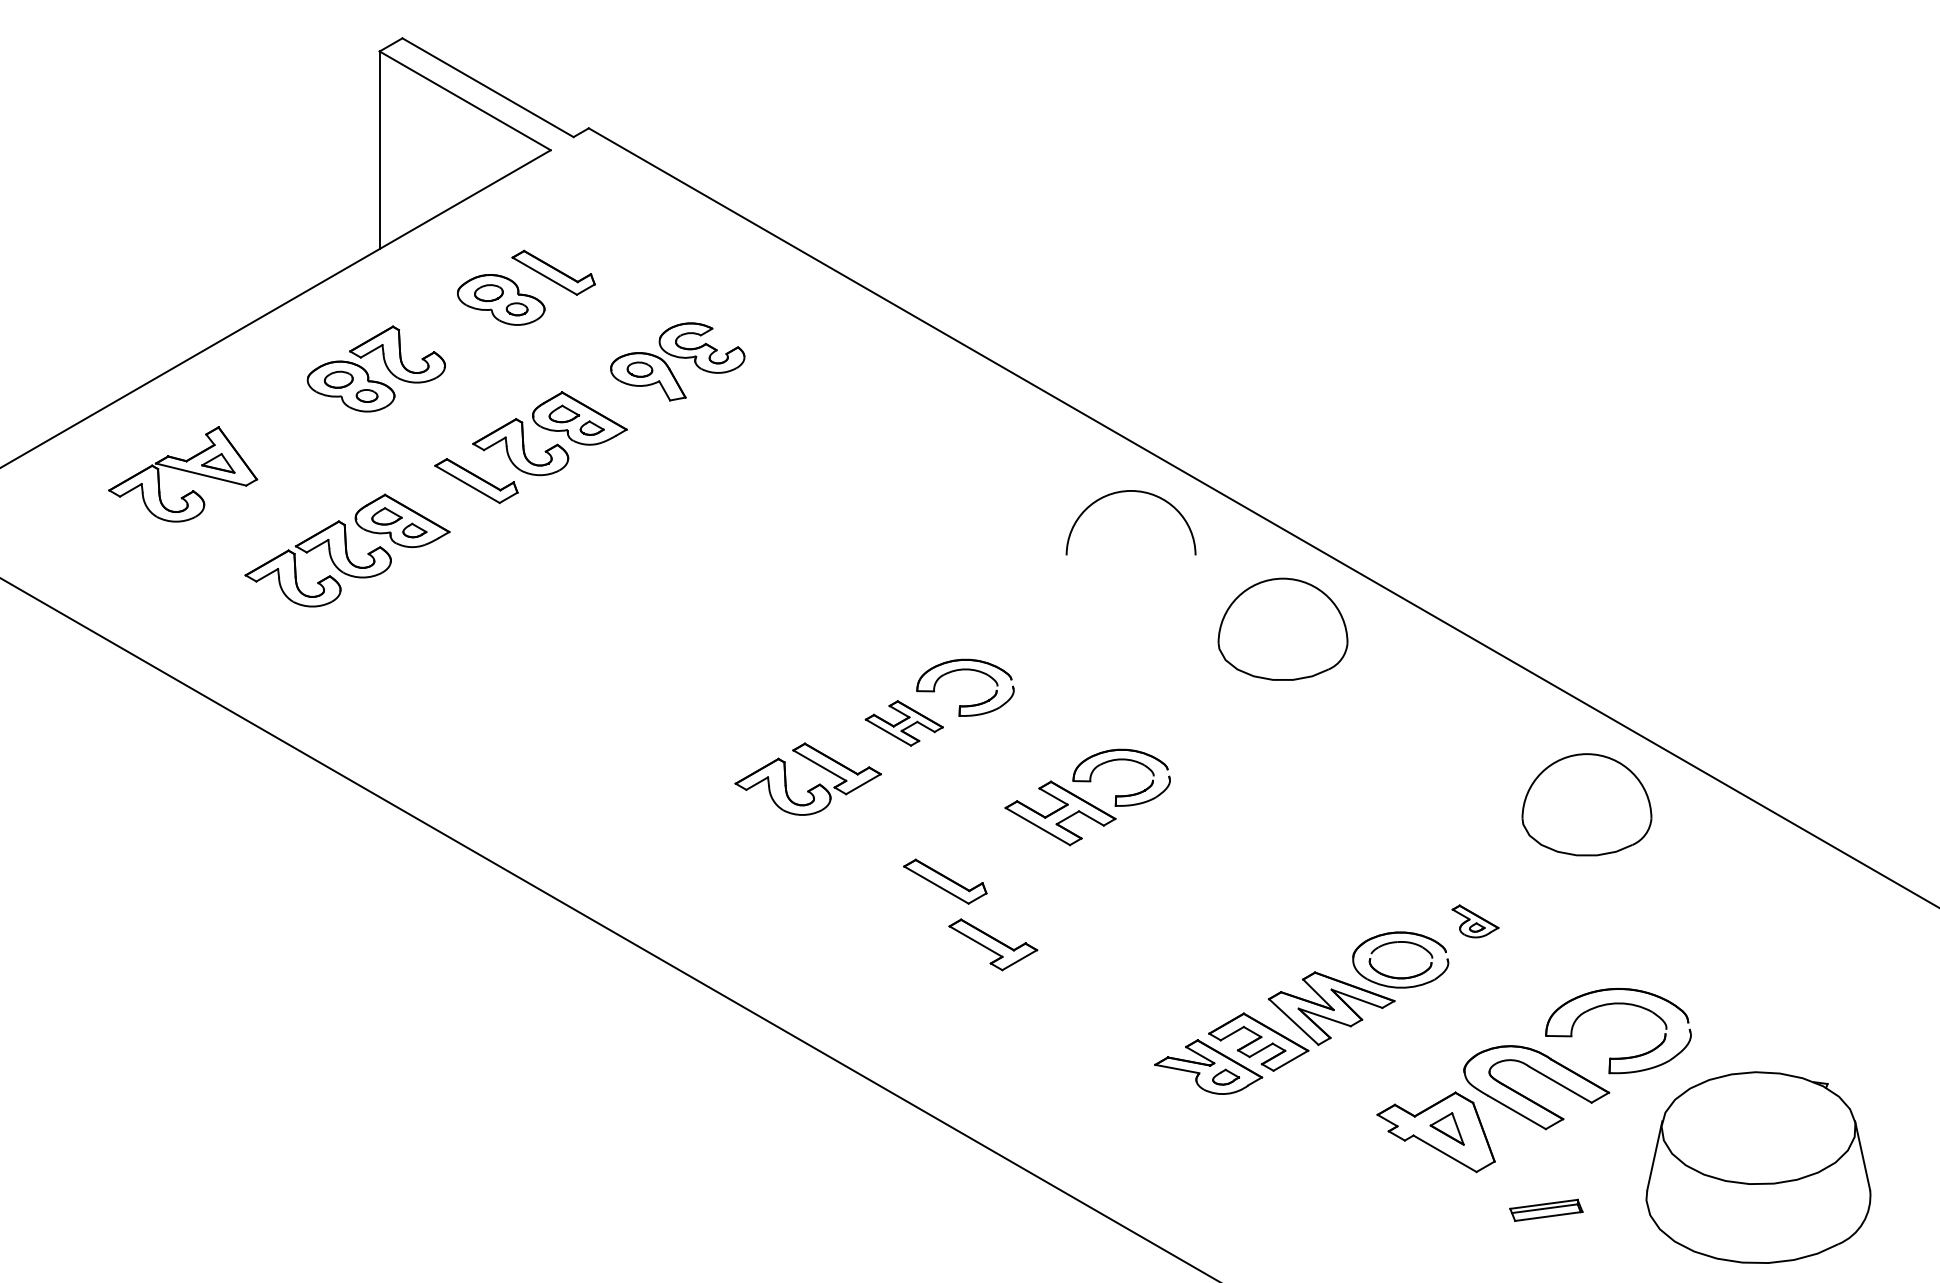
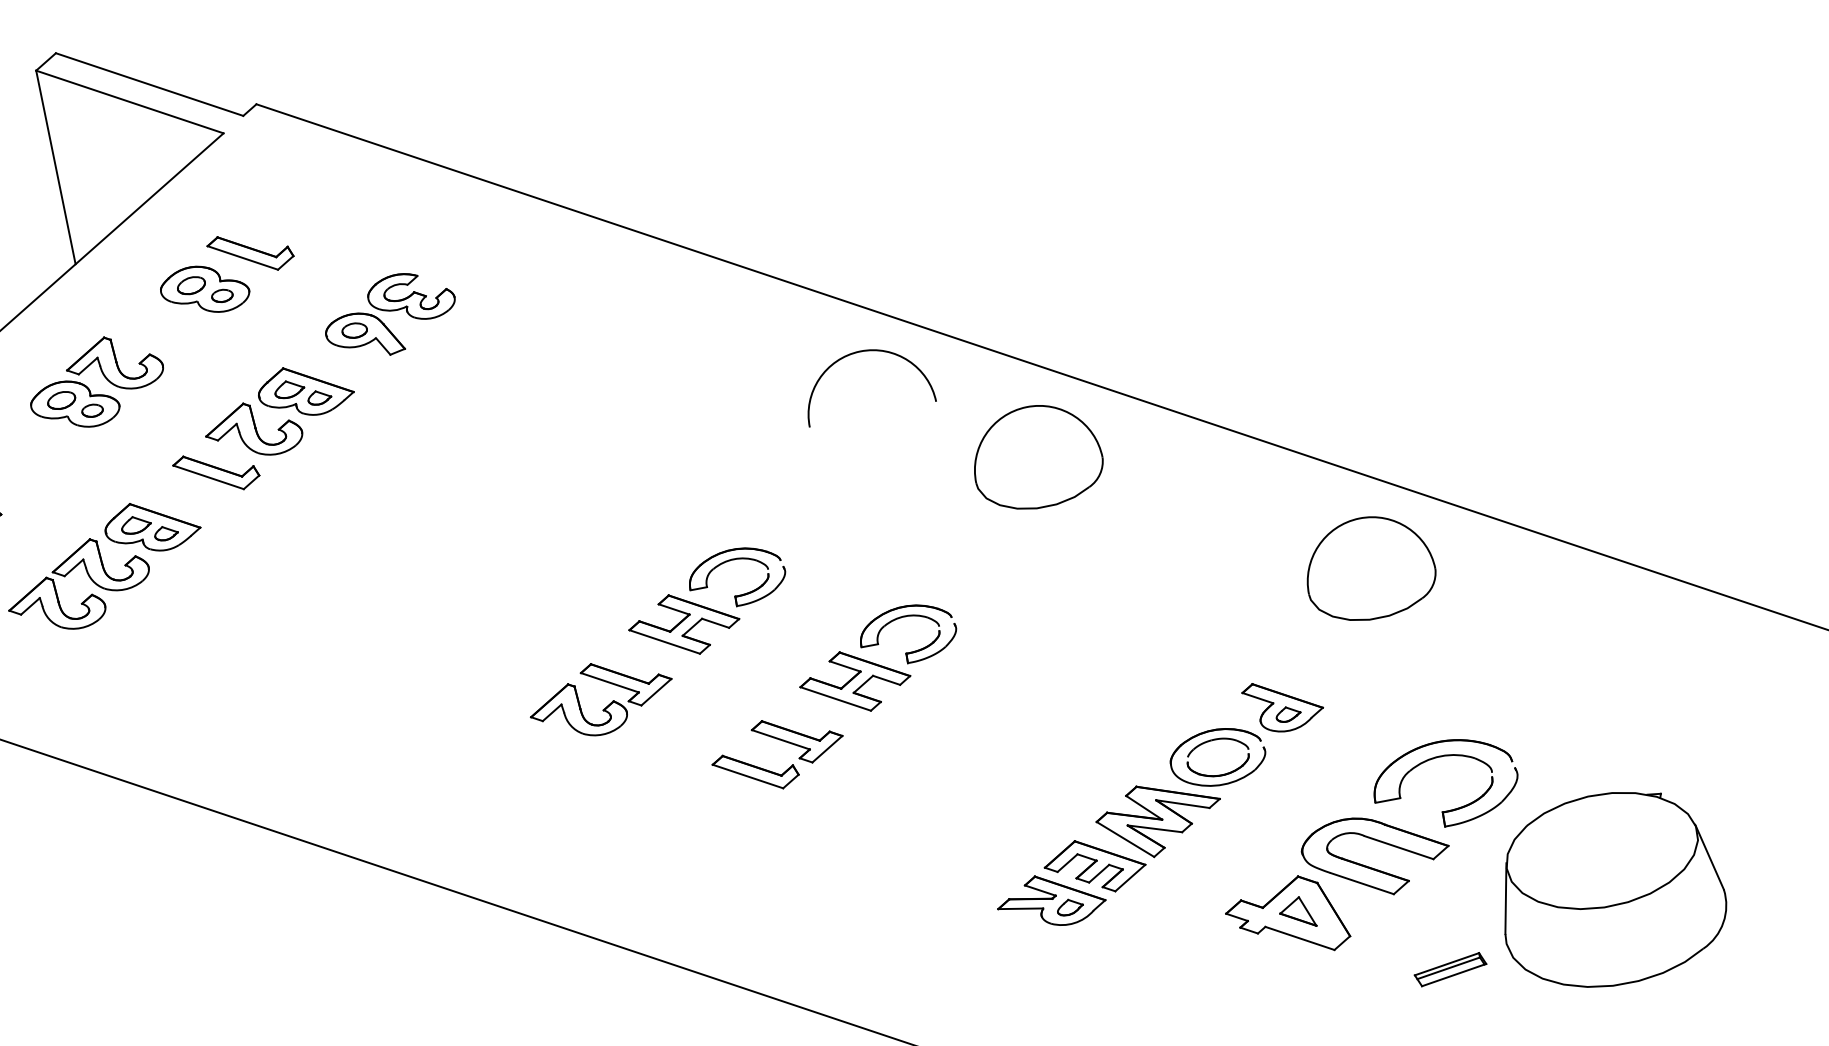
part: (904, 723) -> (684, 624), size x1.43
part: (1475, 921) -> (1283, 704), size x1.67
part: (993, 944) -> (798, 739), moved
part: (1546, 1209) -> (1450, 968), moved

